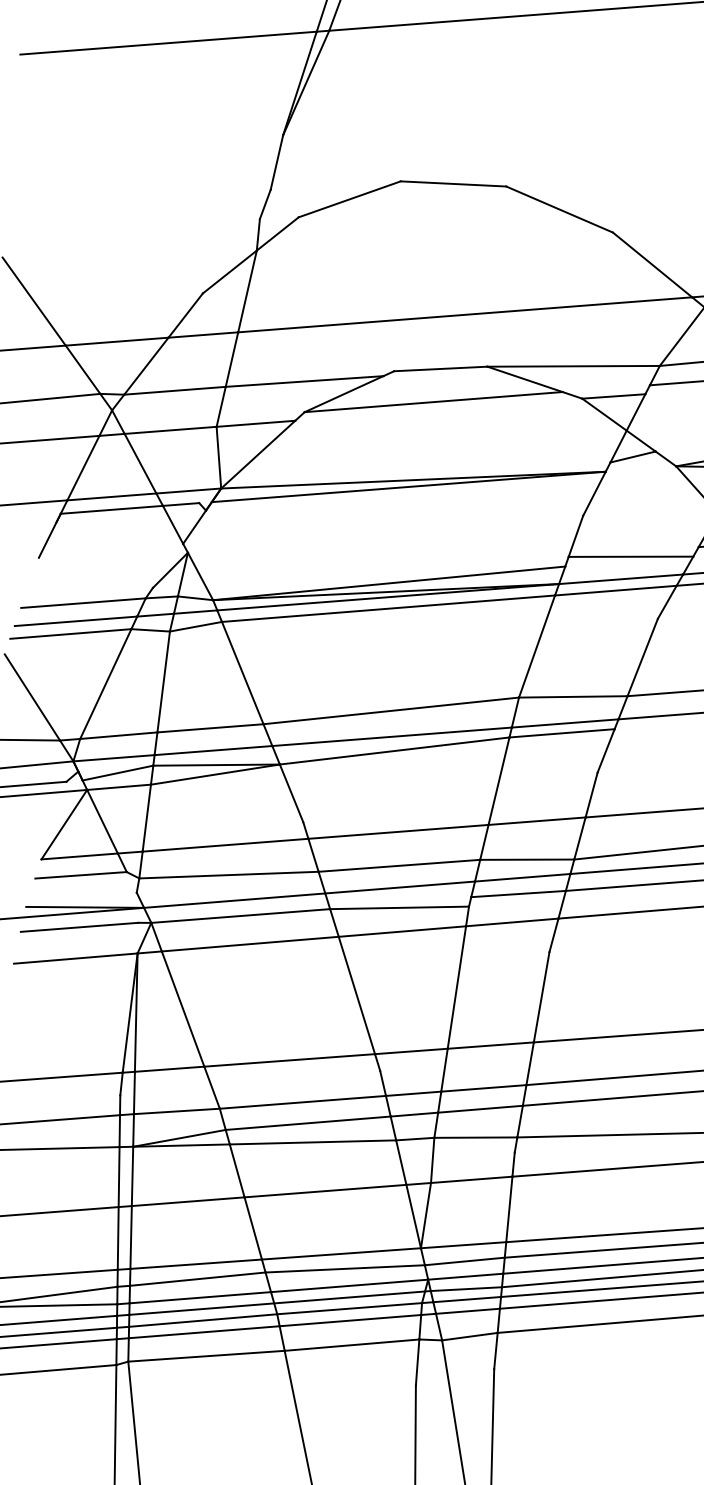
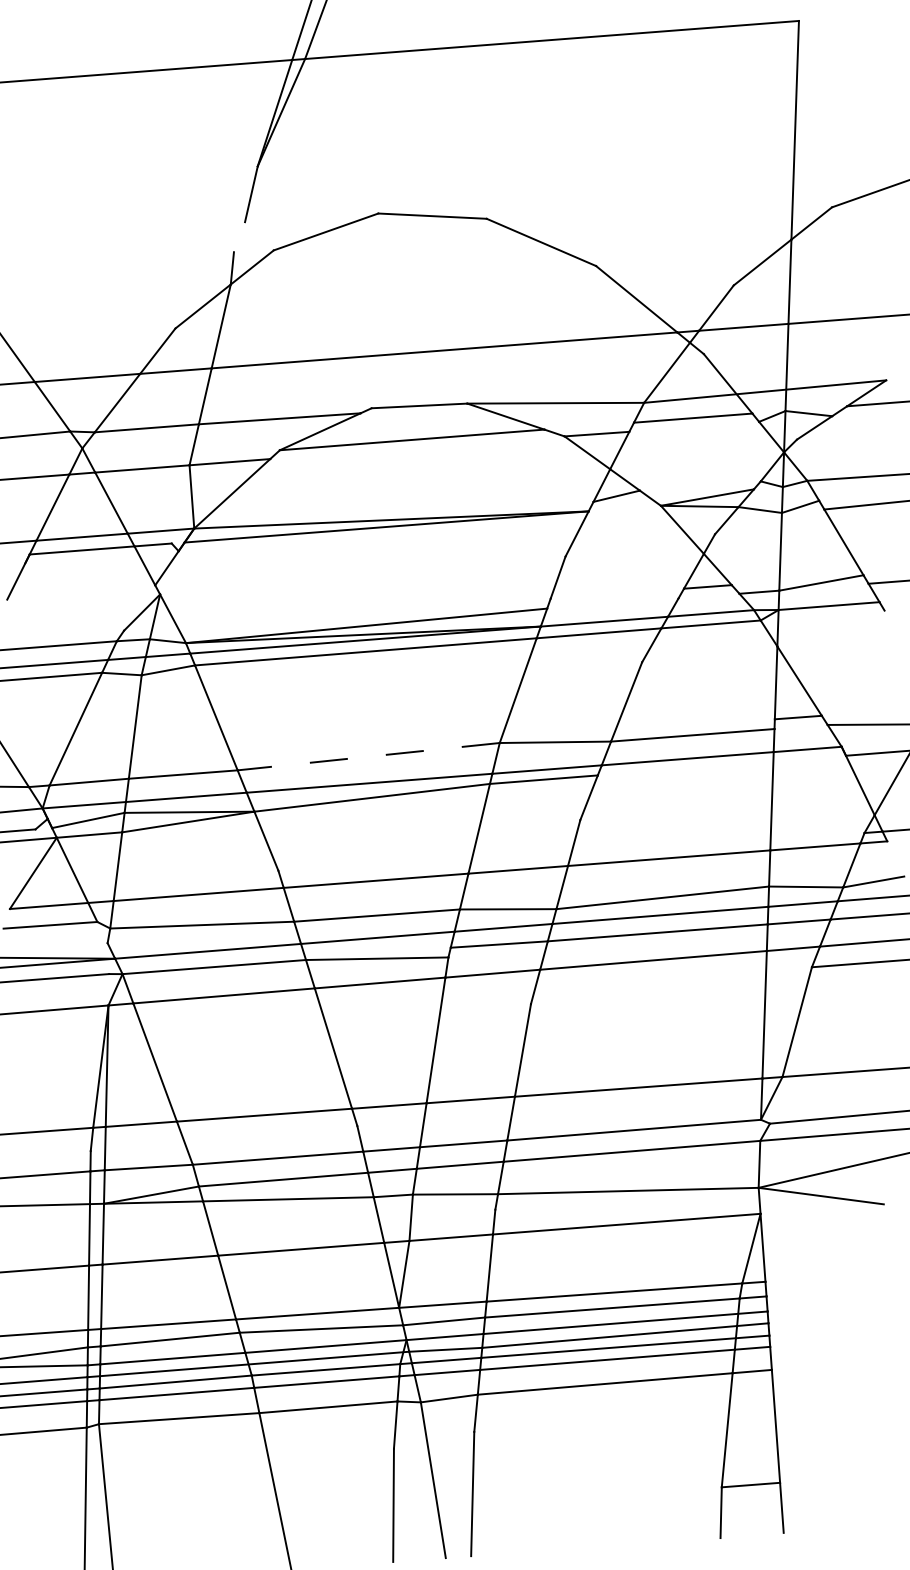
line: (265, 204) -> (239, 237), removed
line: (630, 556) -> (614, 598), removed
line: (391, 710) -> (368, 756), solid -> dashed

